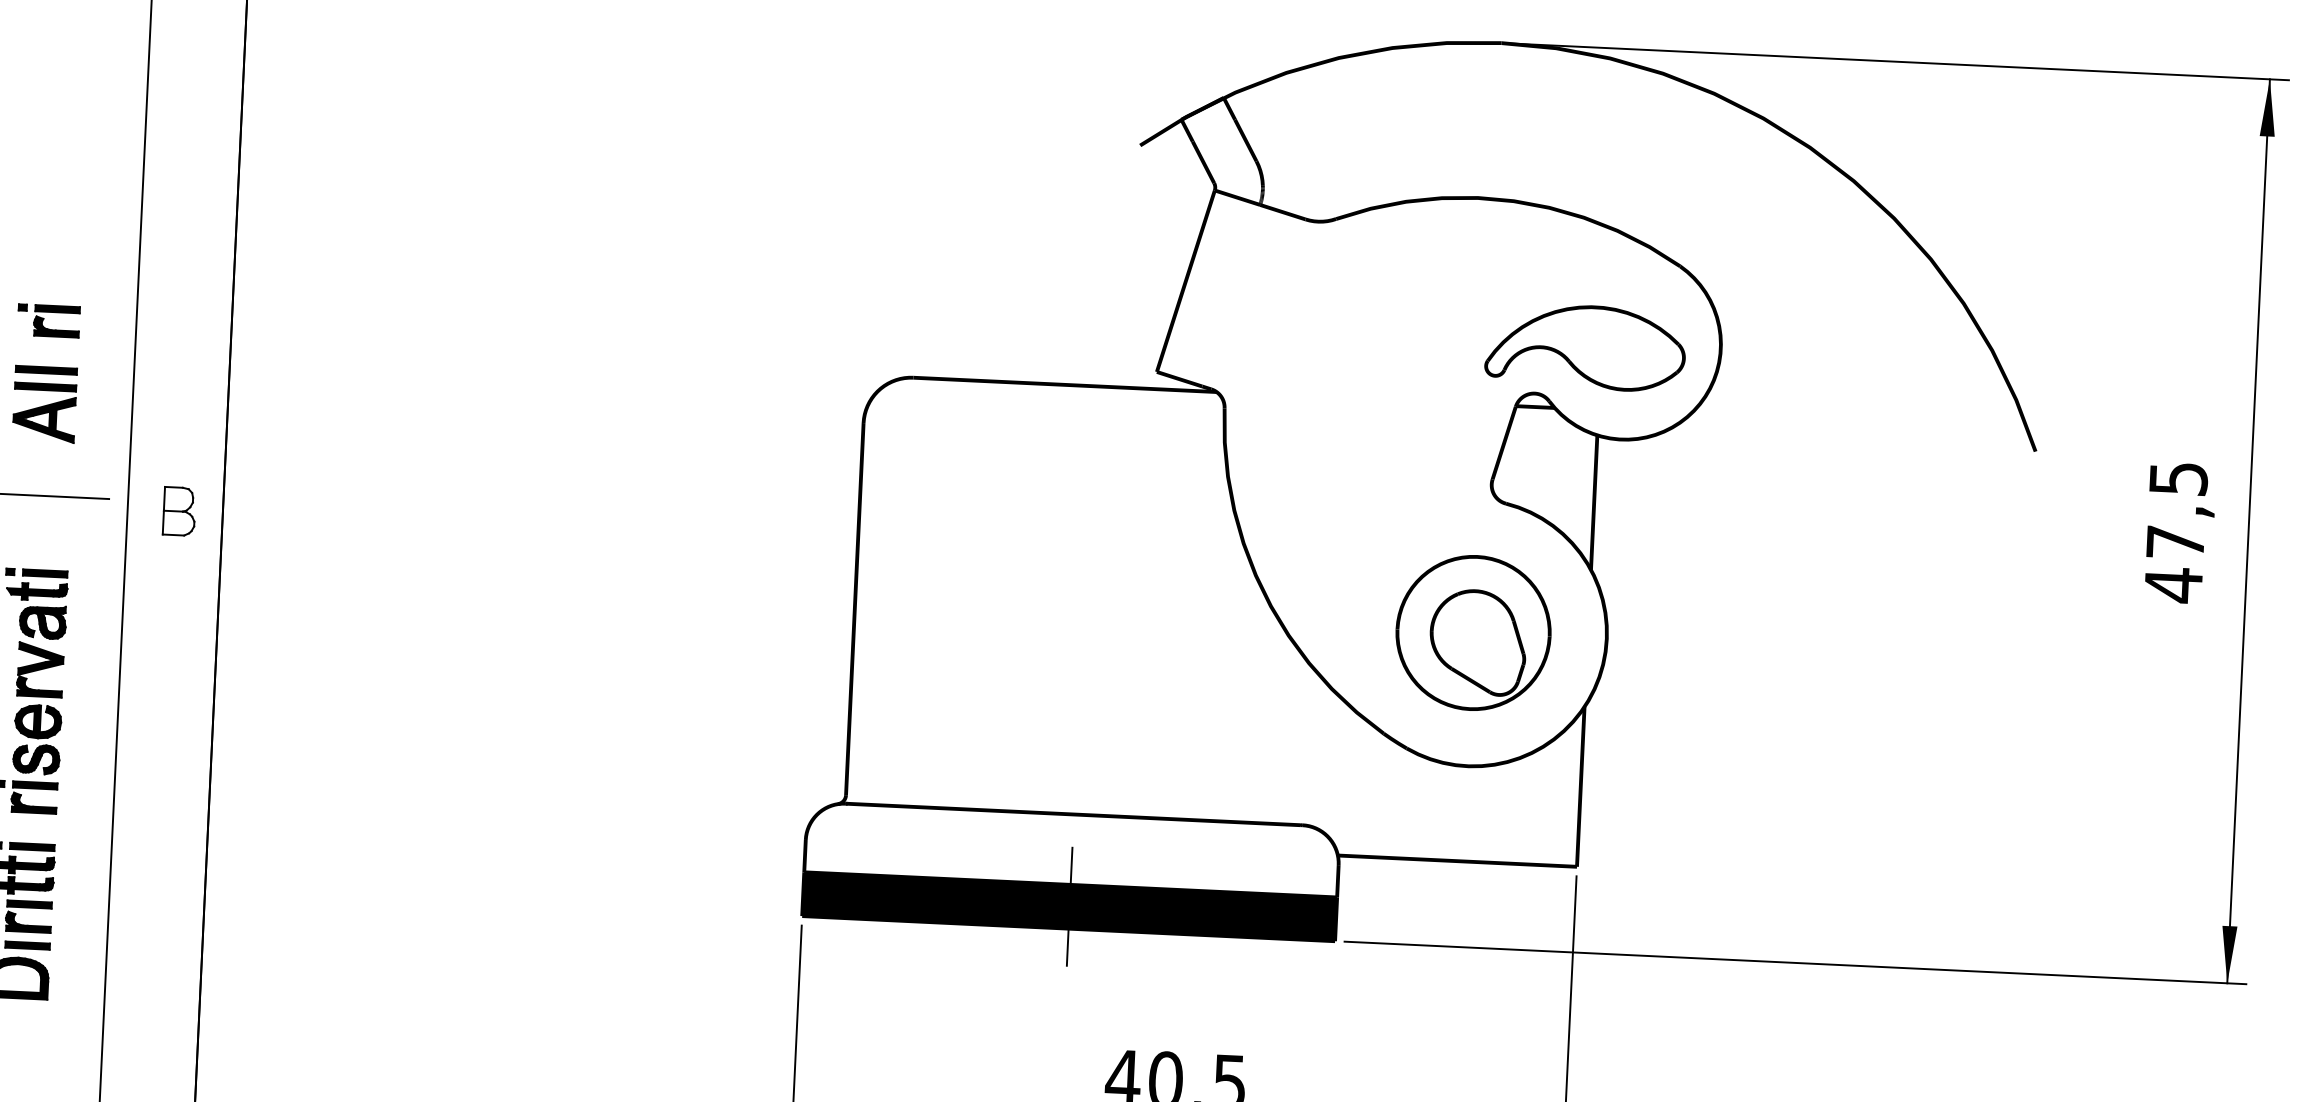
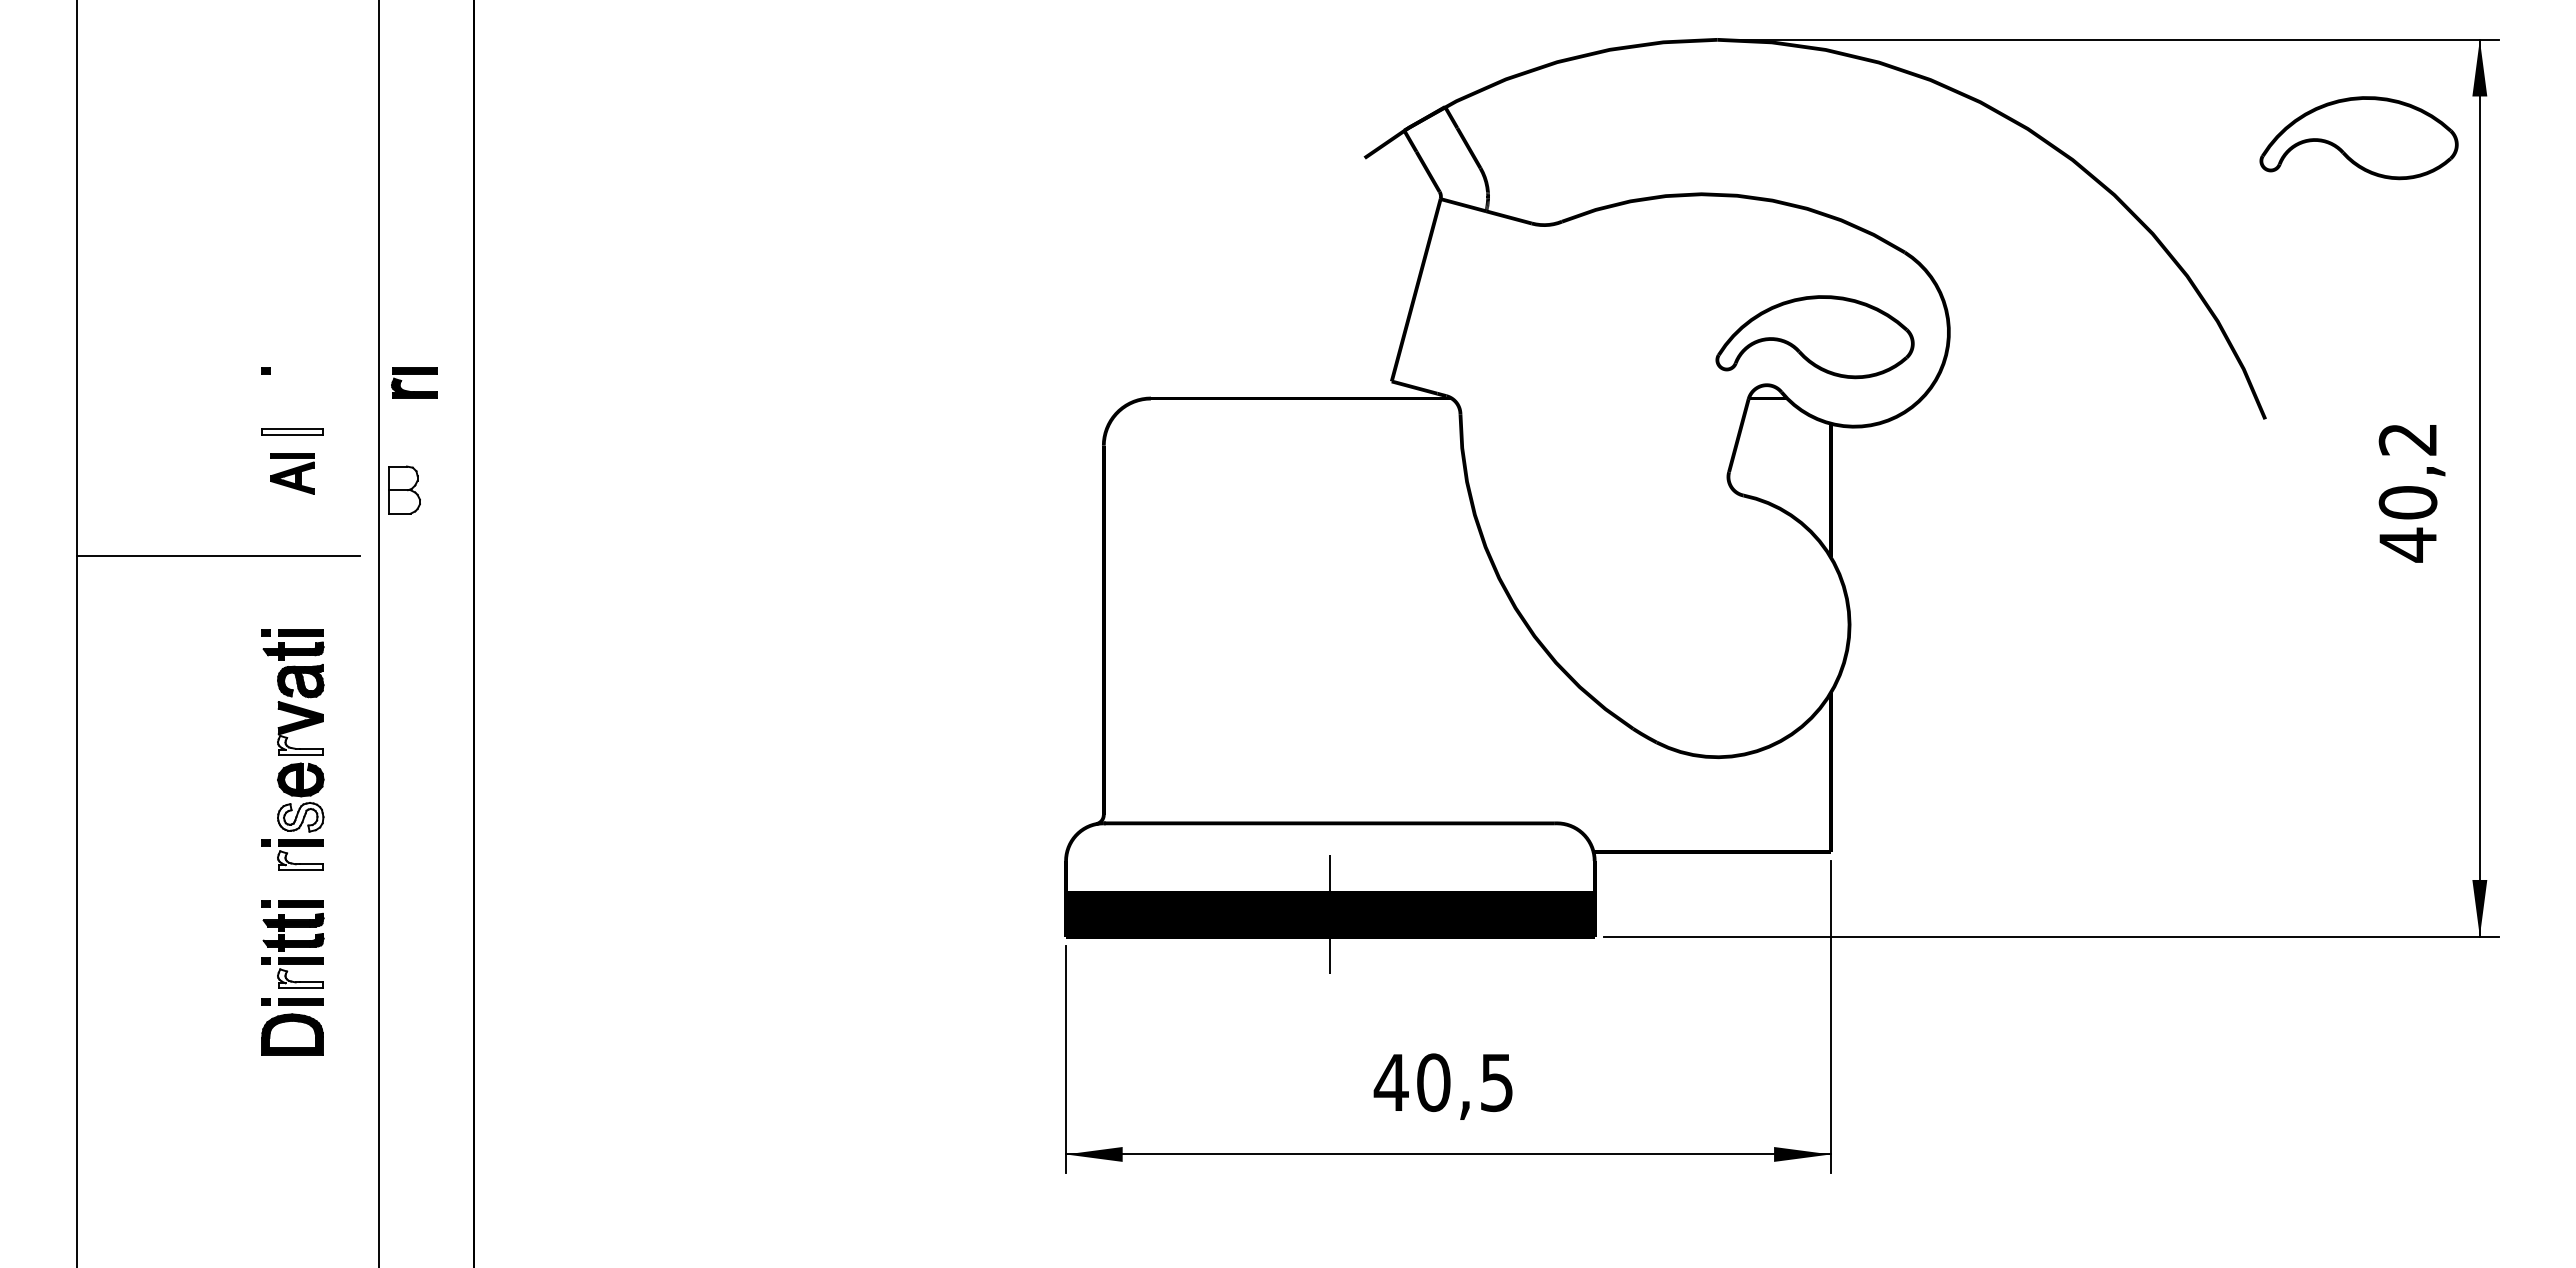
part: (2142, 173) -> (2358, 138), added
part: (57, 313) -> (414, 374), moved
fill: (46, 370) -> (292, 431), removed
part: (44, 412) -> (292, 473), size x0.7
part: (179, 510) -> (404, 489), moved
text: (2176, 511) -> (2407, 471), 47,5 -> 40,2
part: (1473, 632) -> (1717, 624), removed
fill: (39, 686) -> (300, 744), removed
fill: (36, 758) -> (300, 816), removed
fill: (34, 802) -> (300, 860), removed
fill: (28, 921) -> (300, 978), removed

